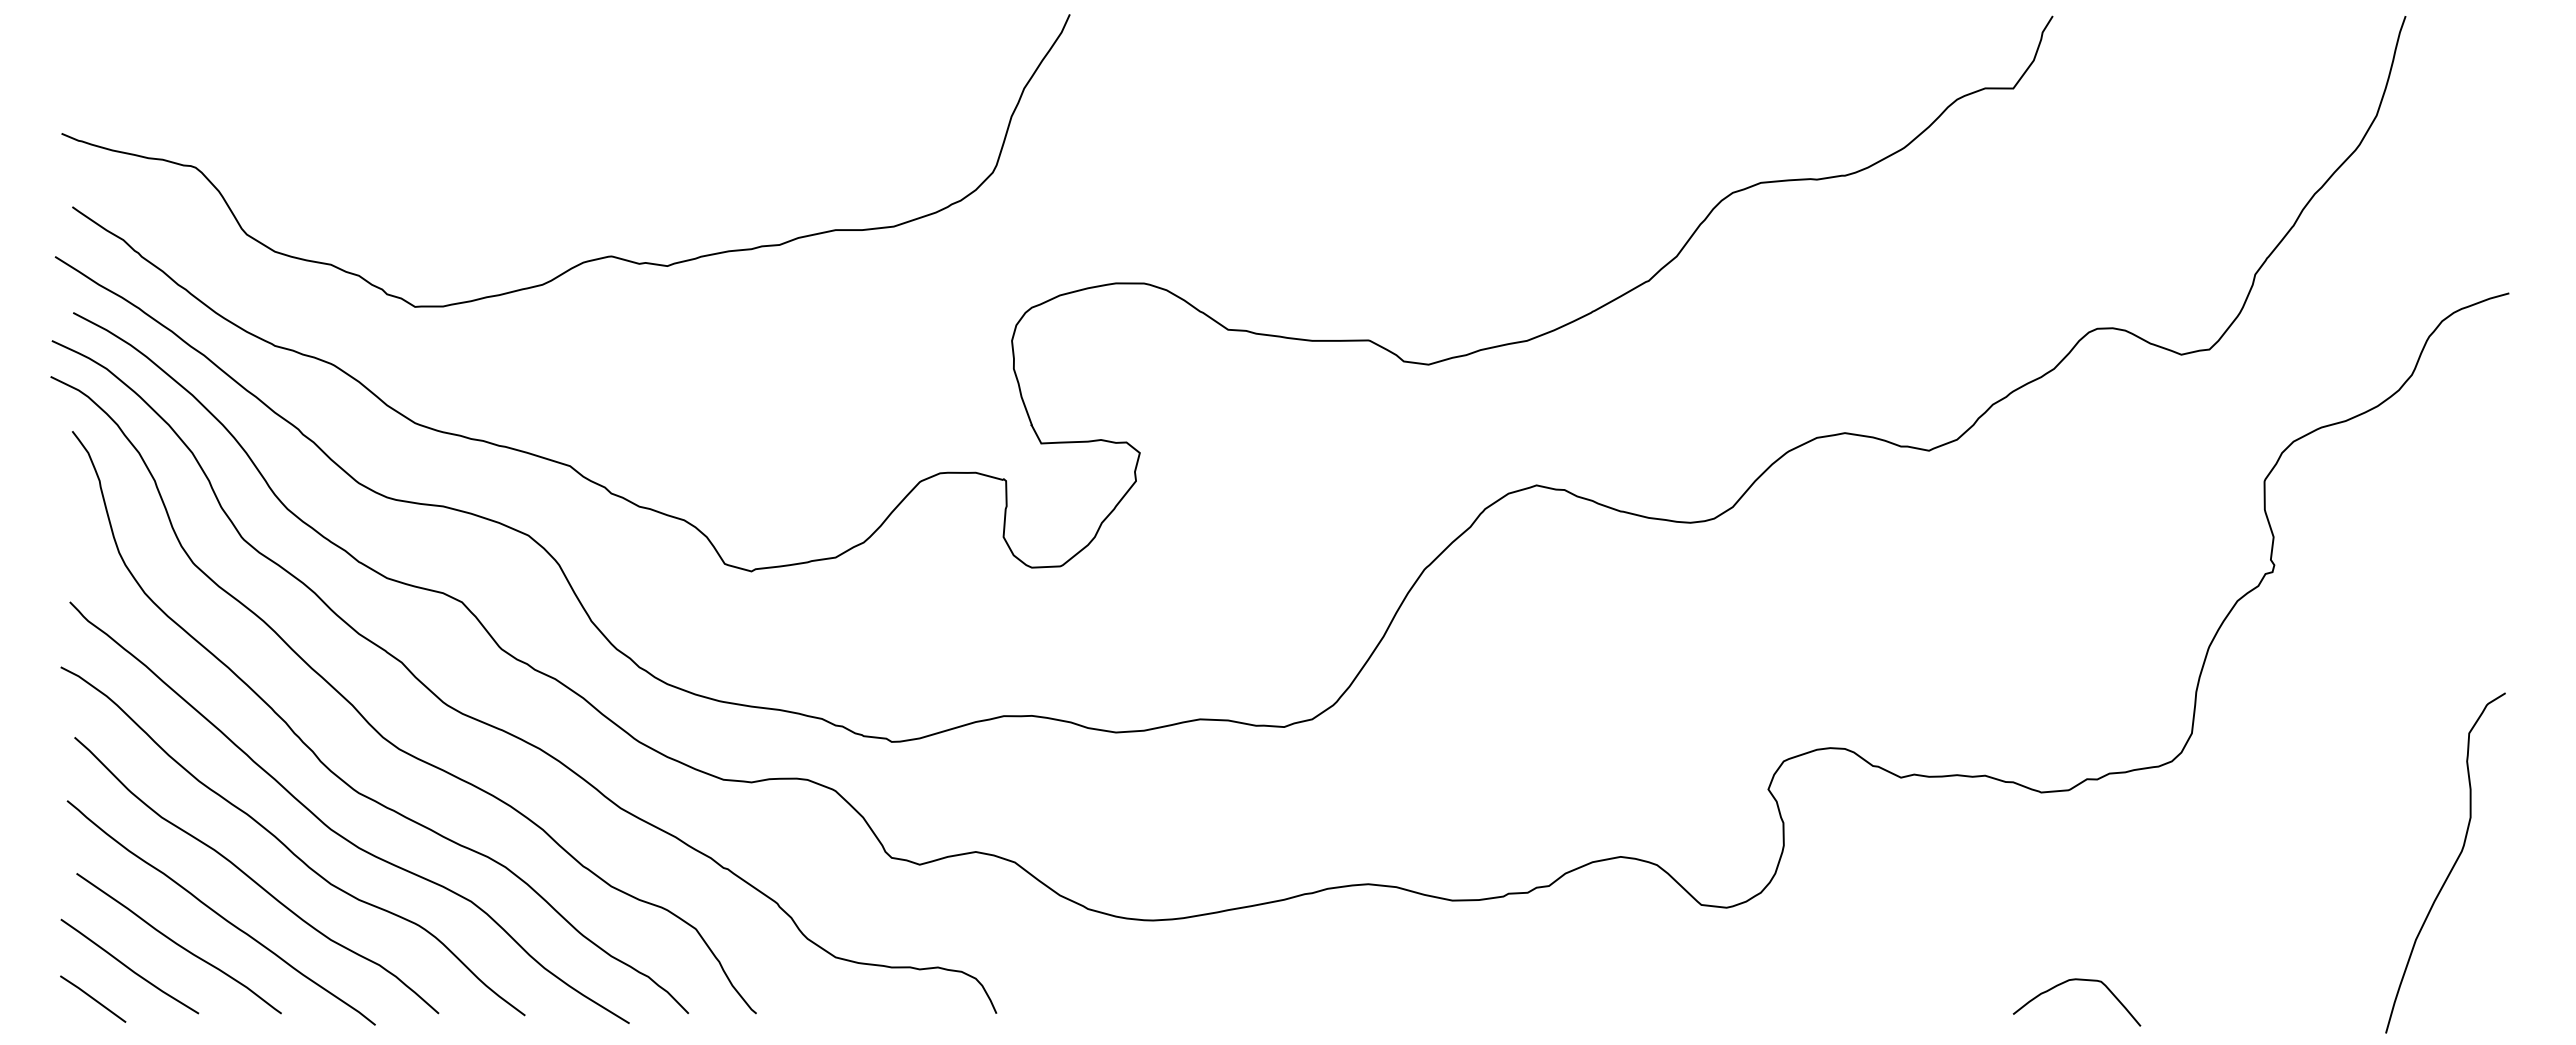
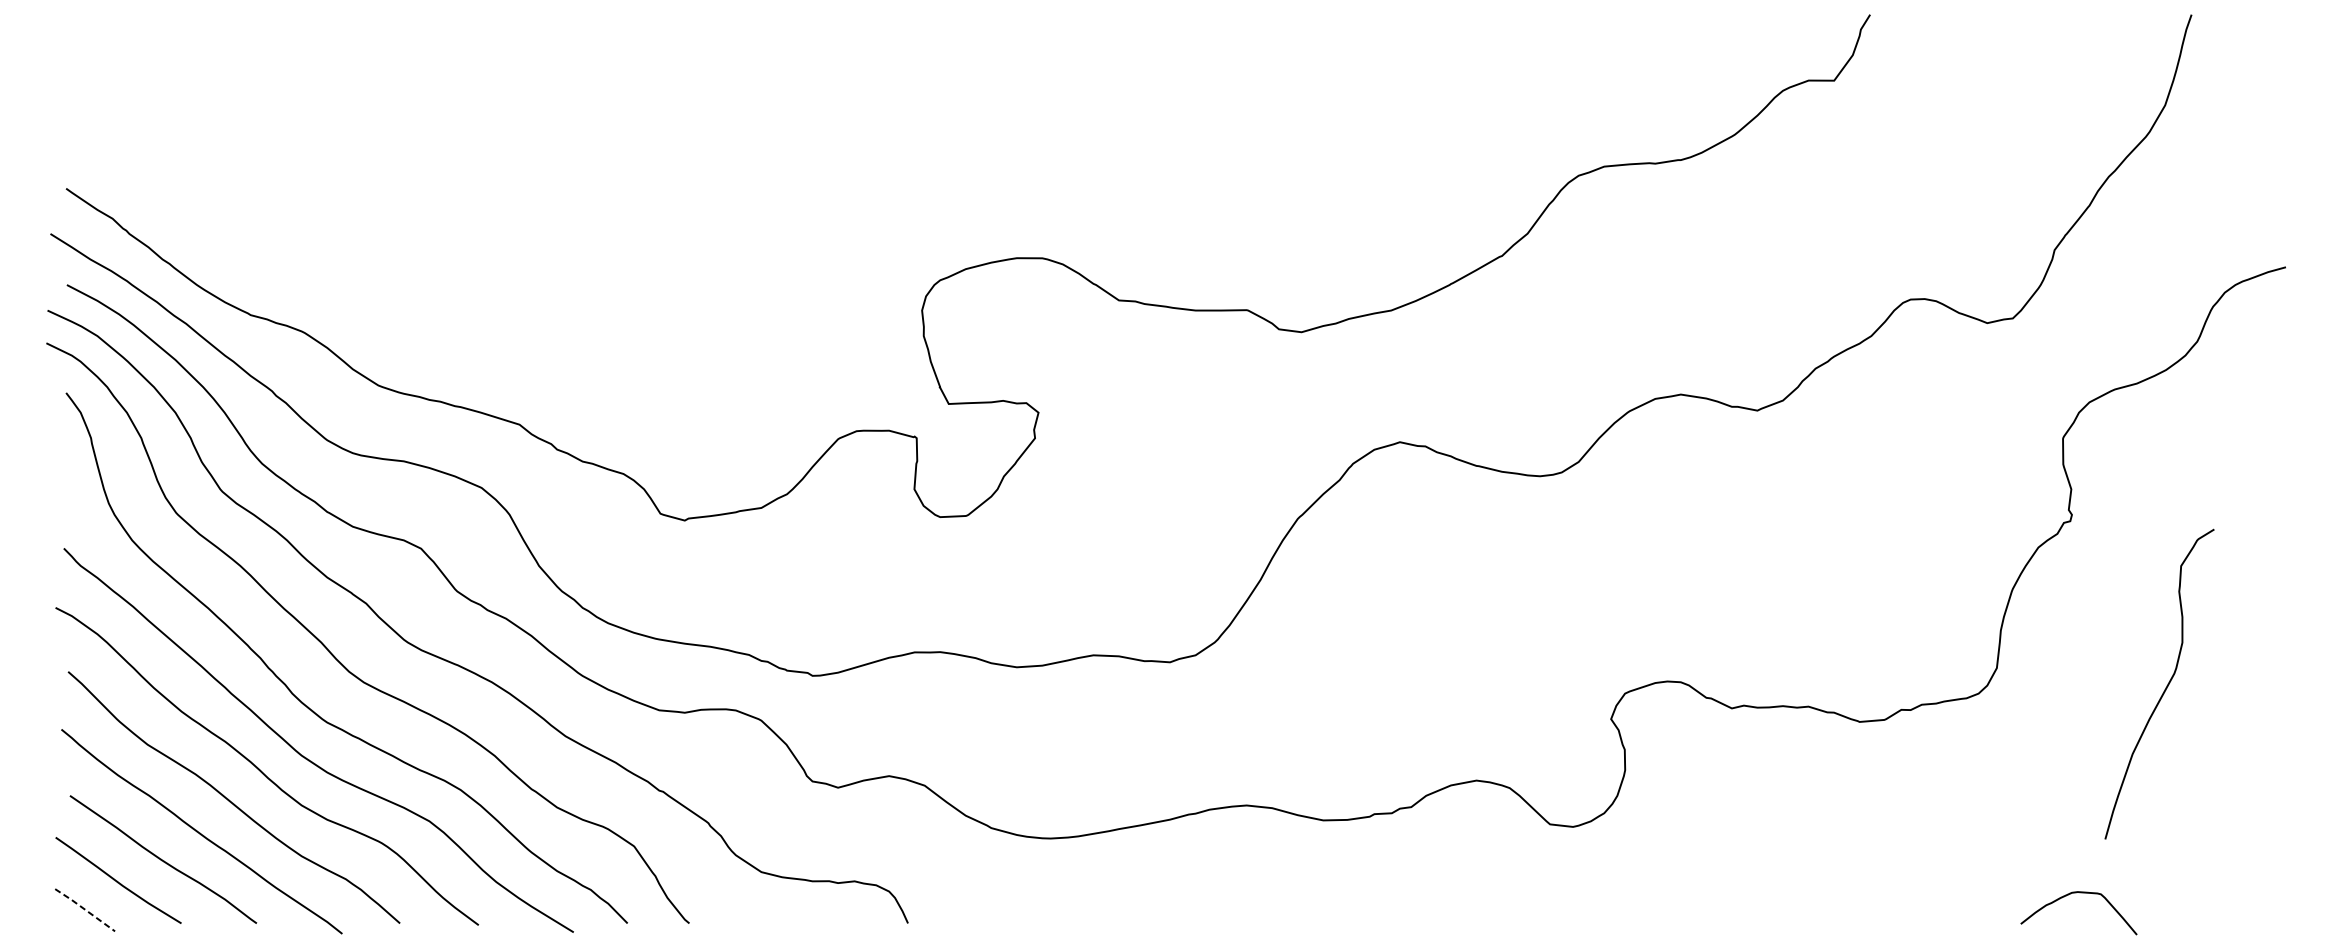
curve: (590, 259) -> (538, 236), removed
curve: (2452, 866) -> (2165, 687), moved
curve: (2076, 980) -> (2078, 893), moved
line: (93, 998) -> (85, 909), solid -> dashed

